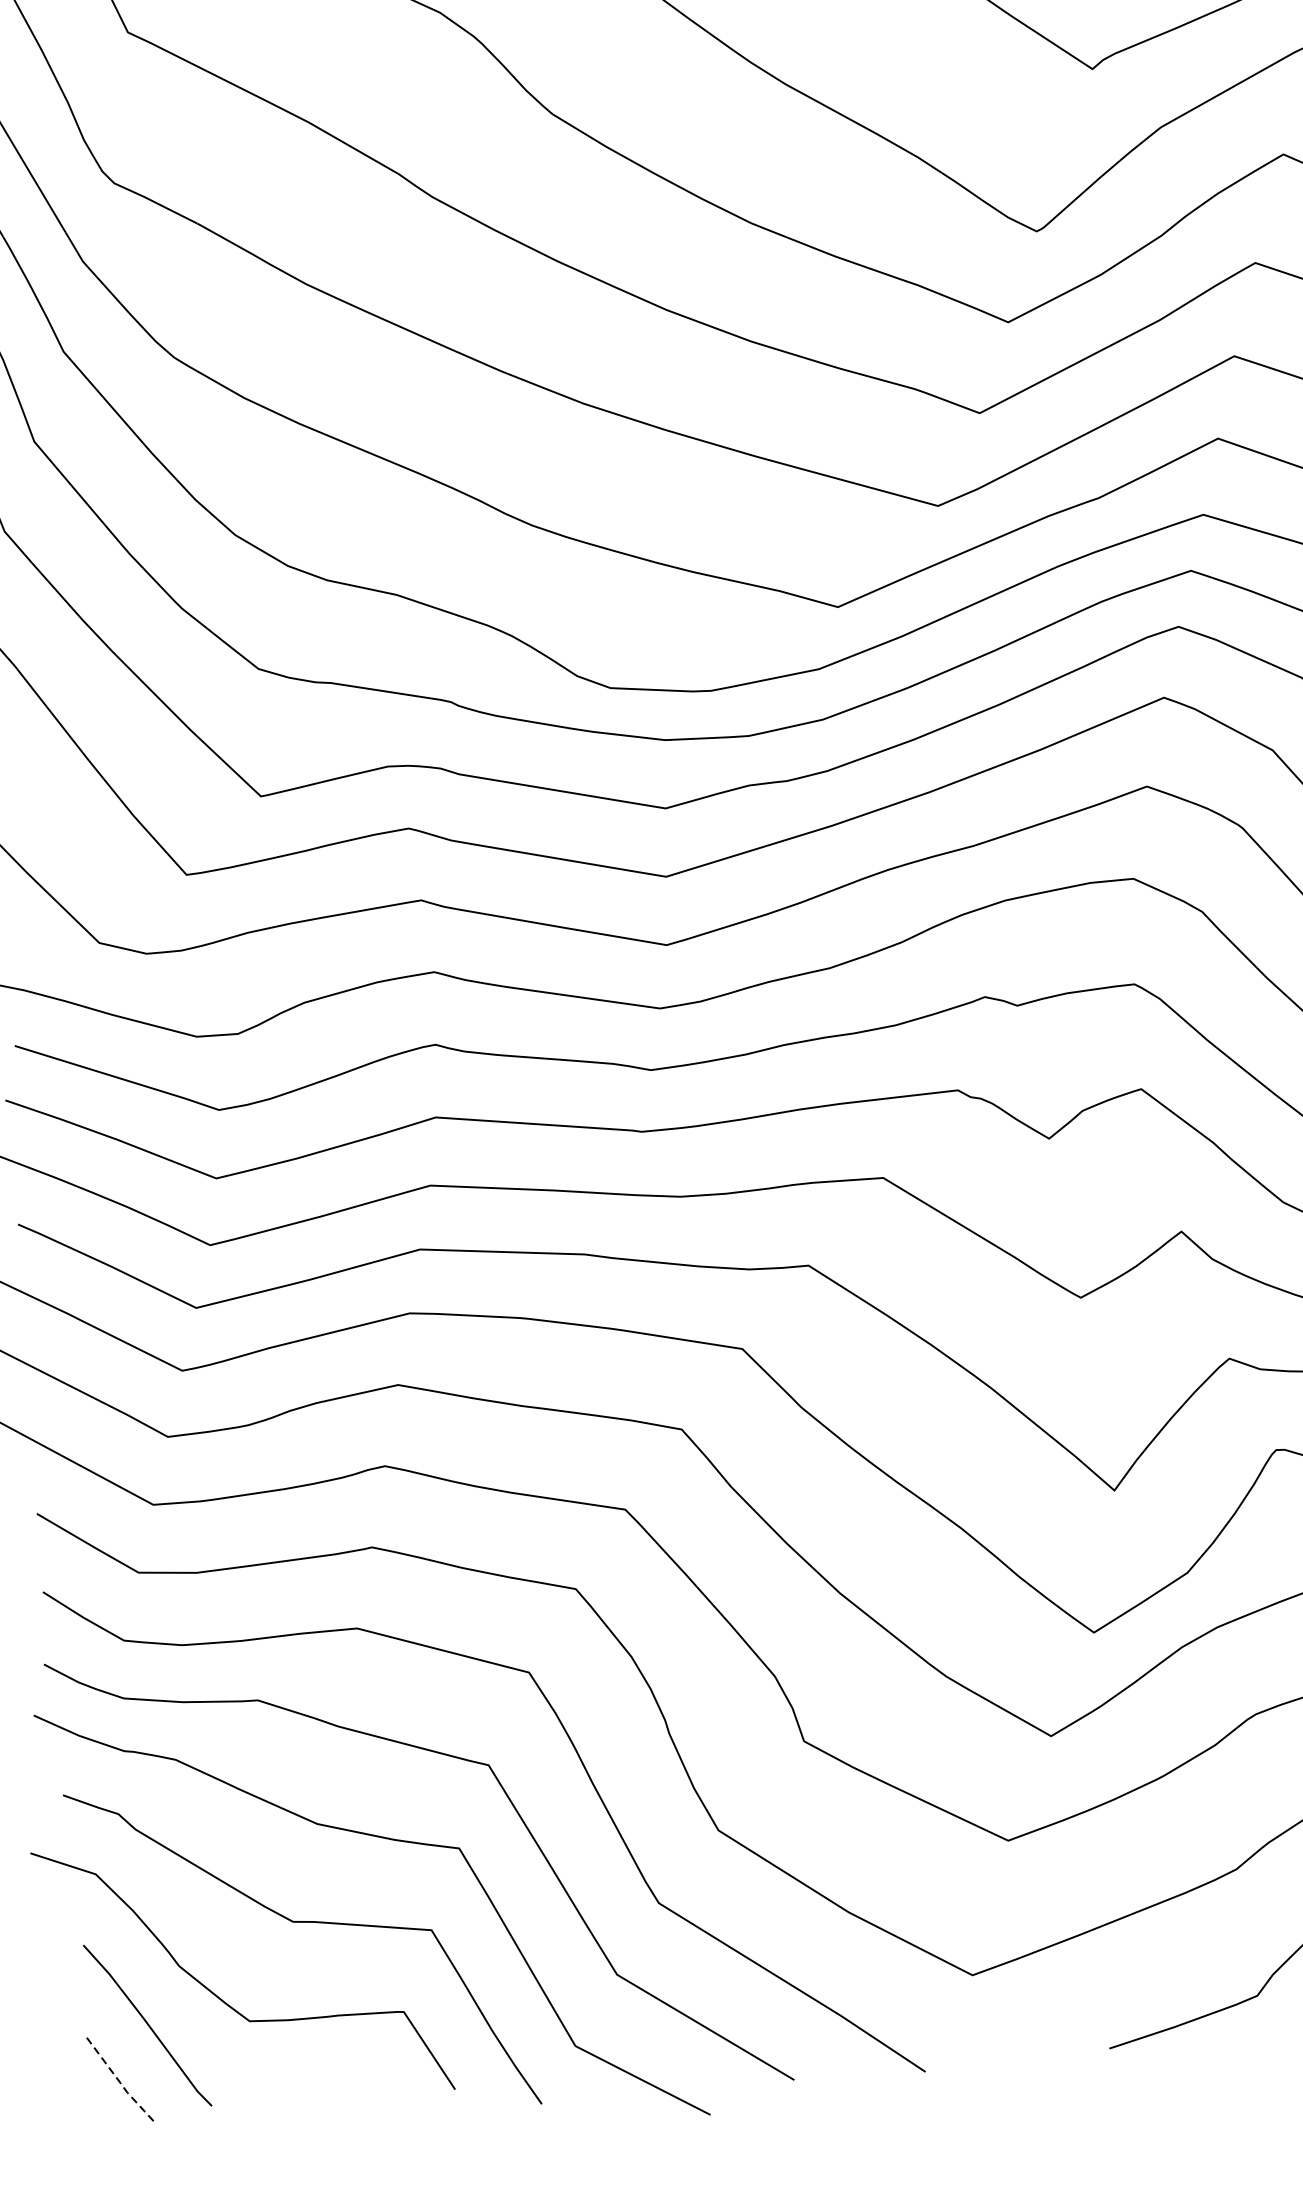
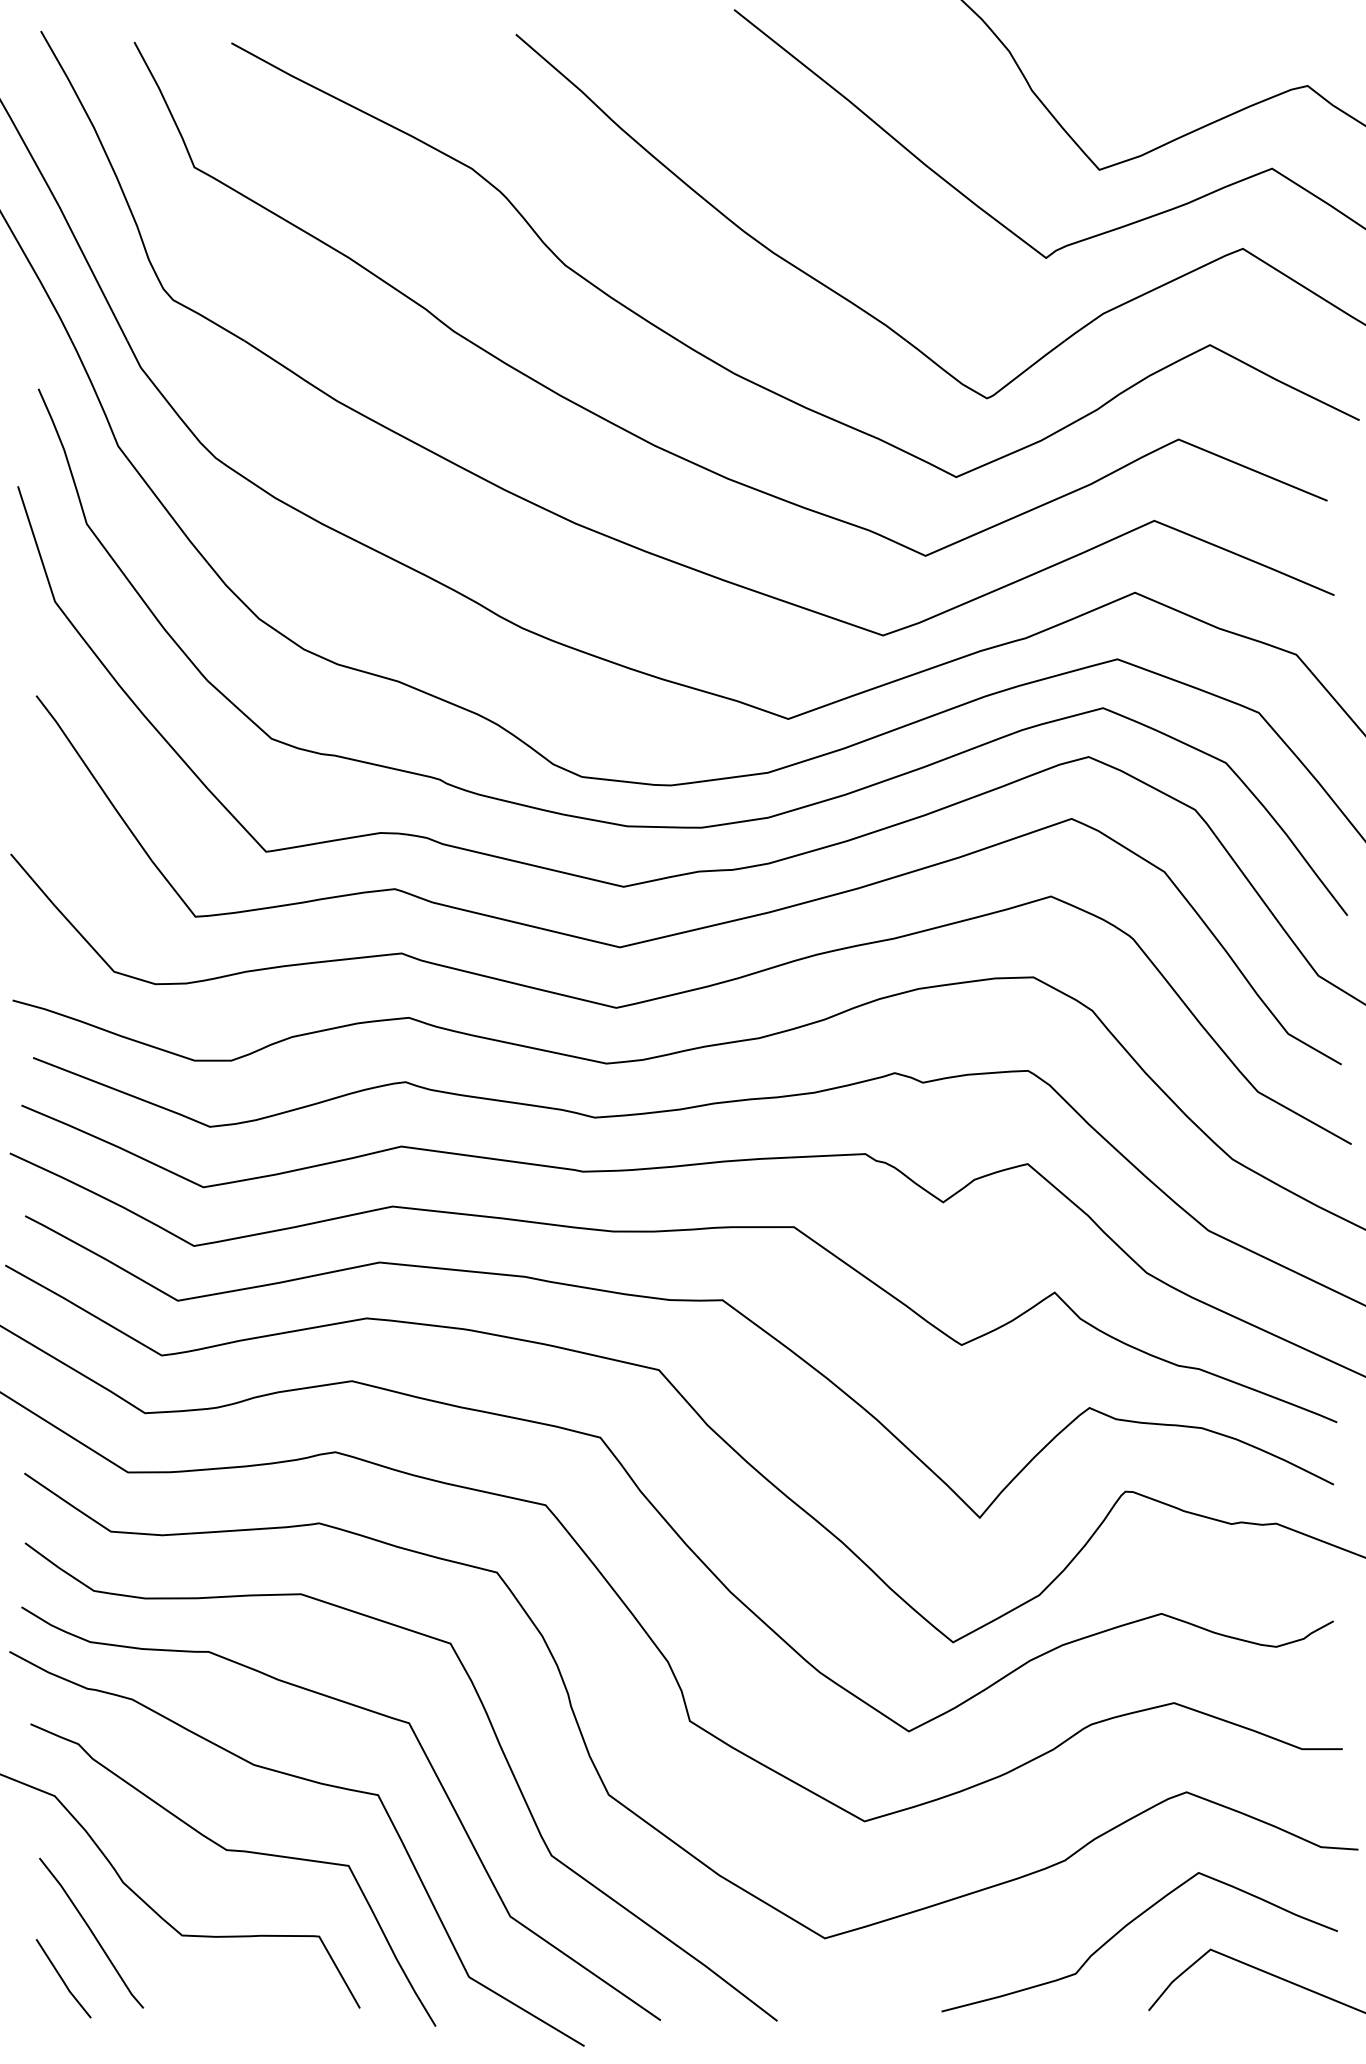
line: (119, 2082) -> (63, 1981), dashed -> solid

